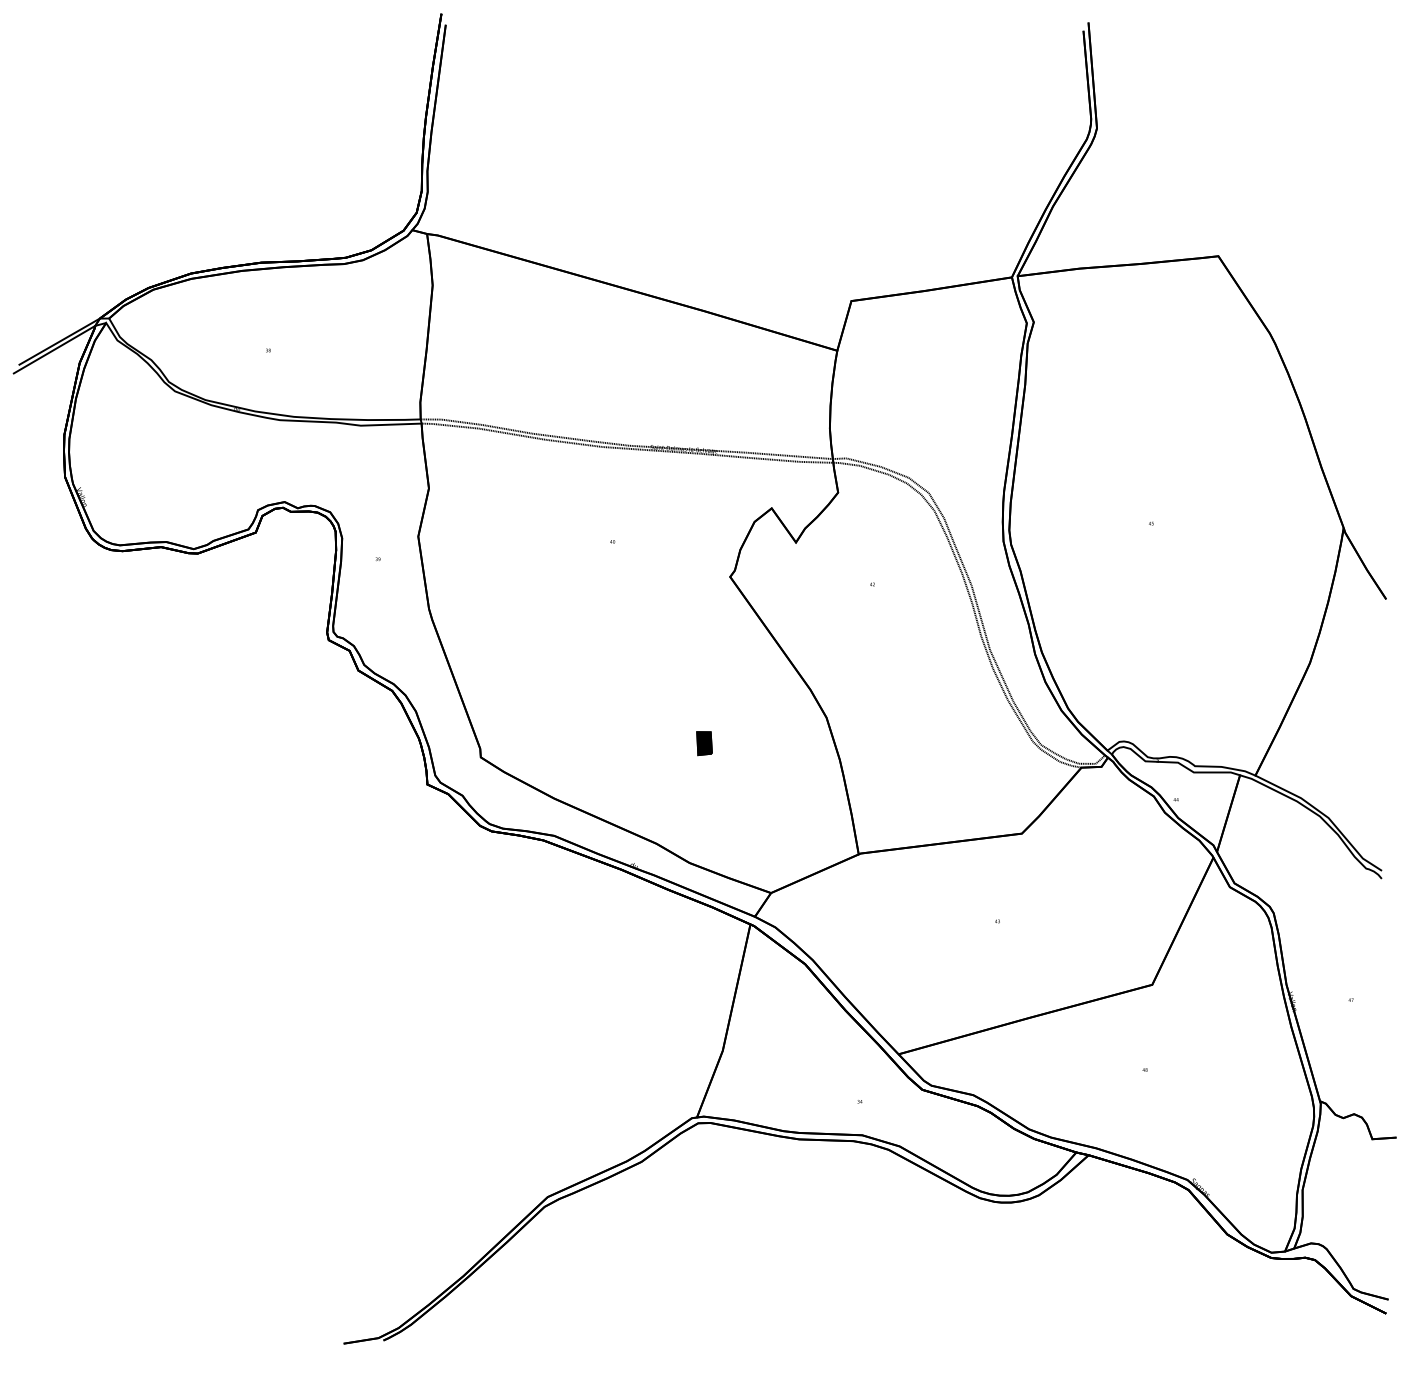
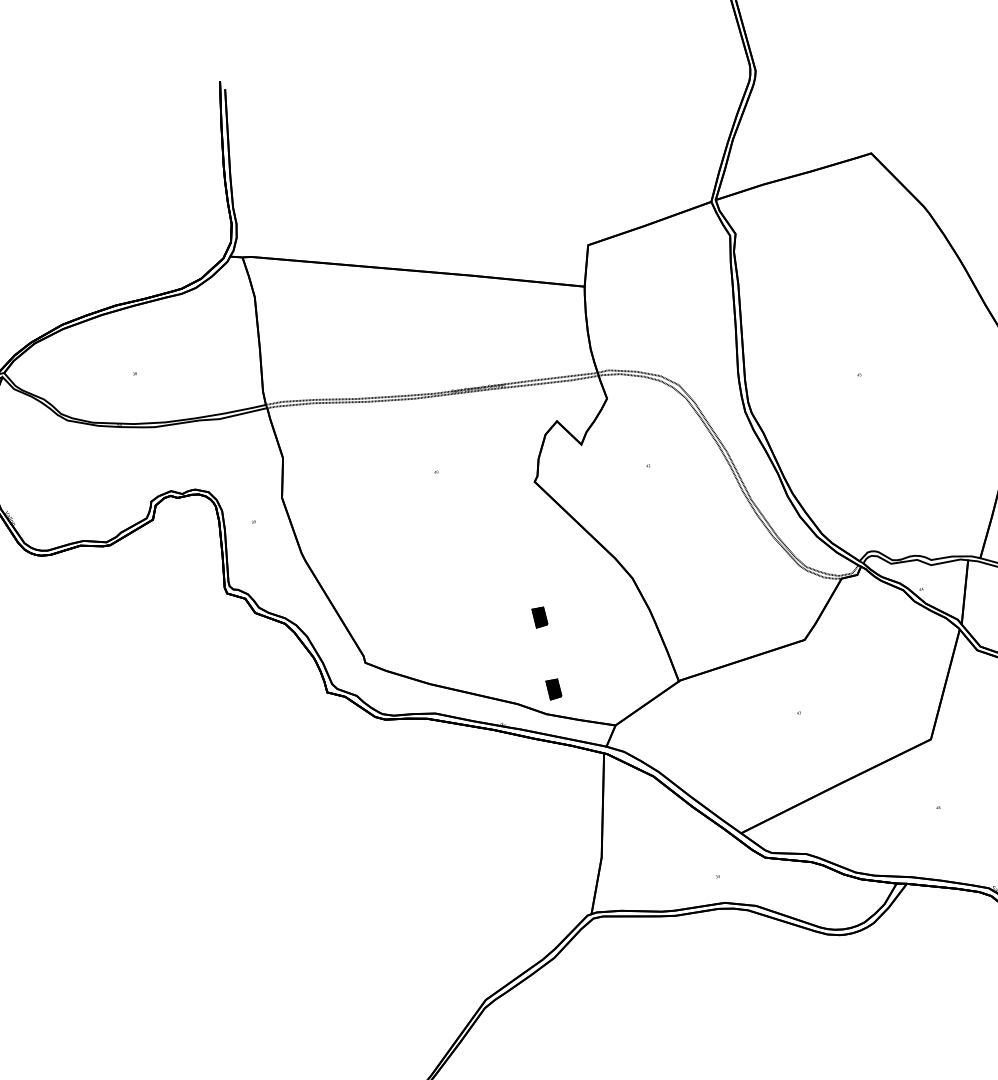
part: (704, 834) -> (553, 689), added

